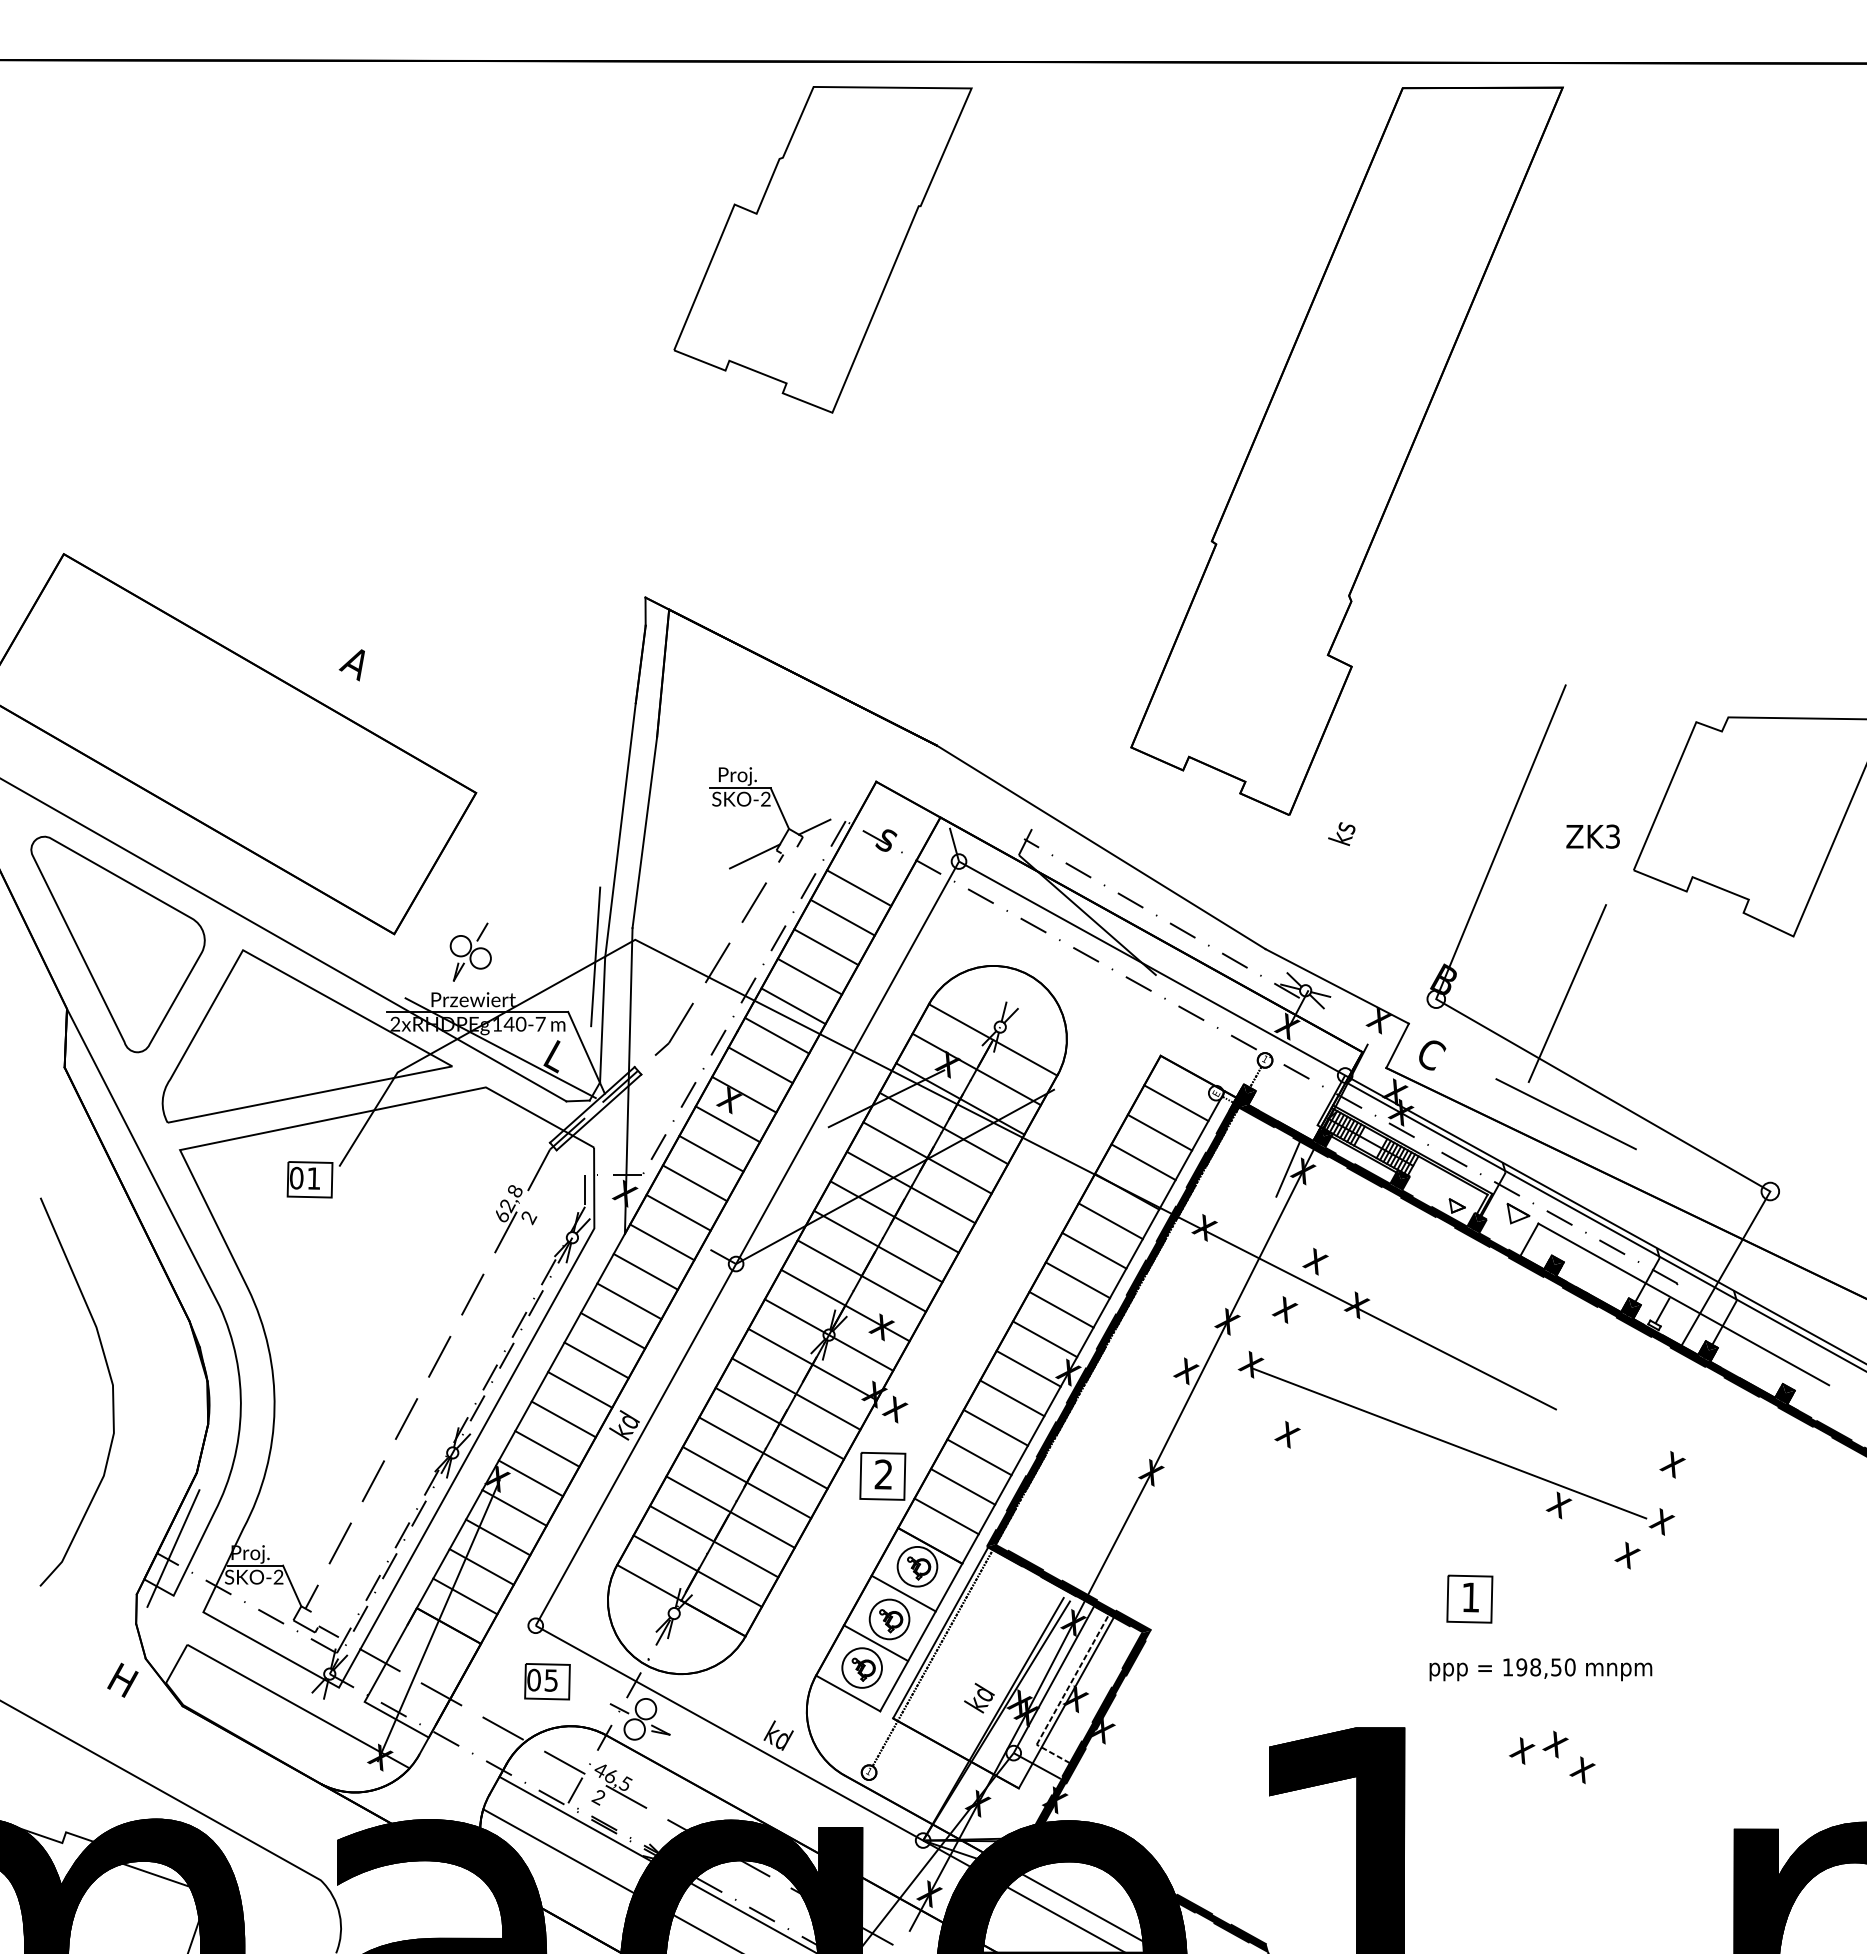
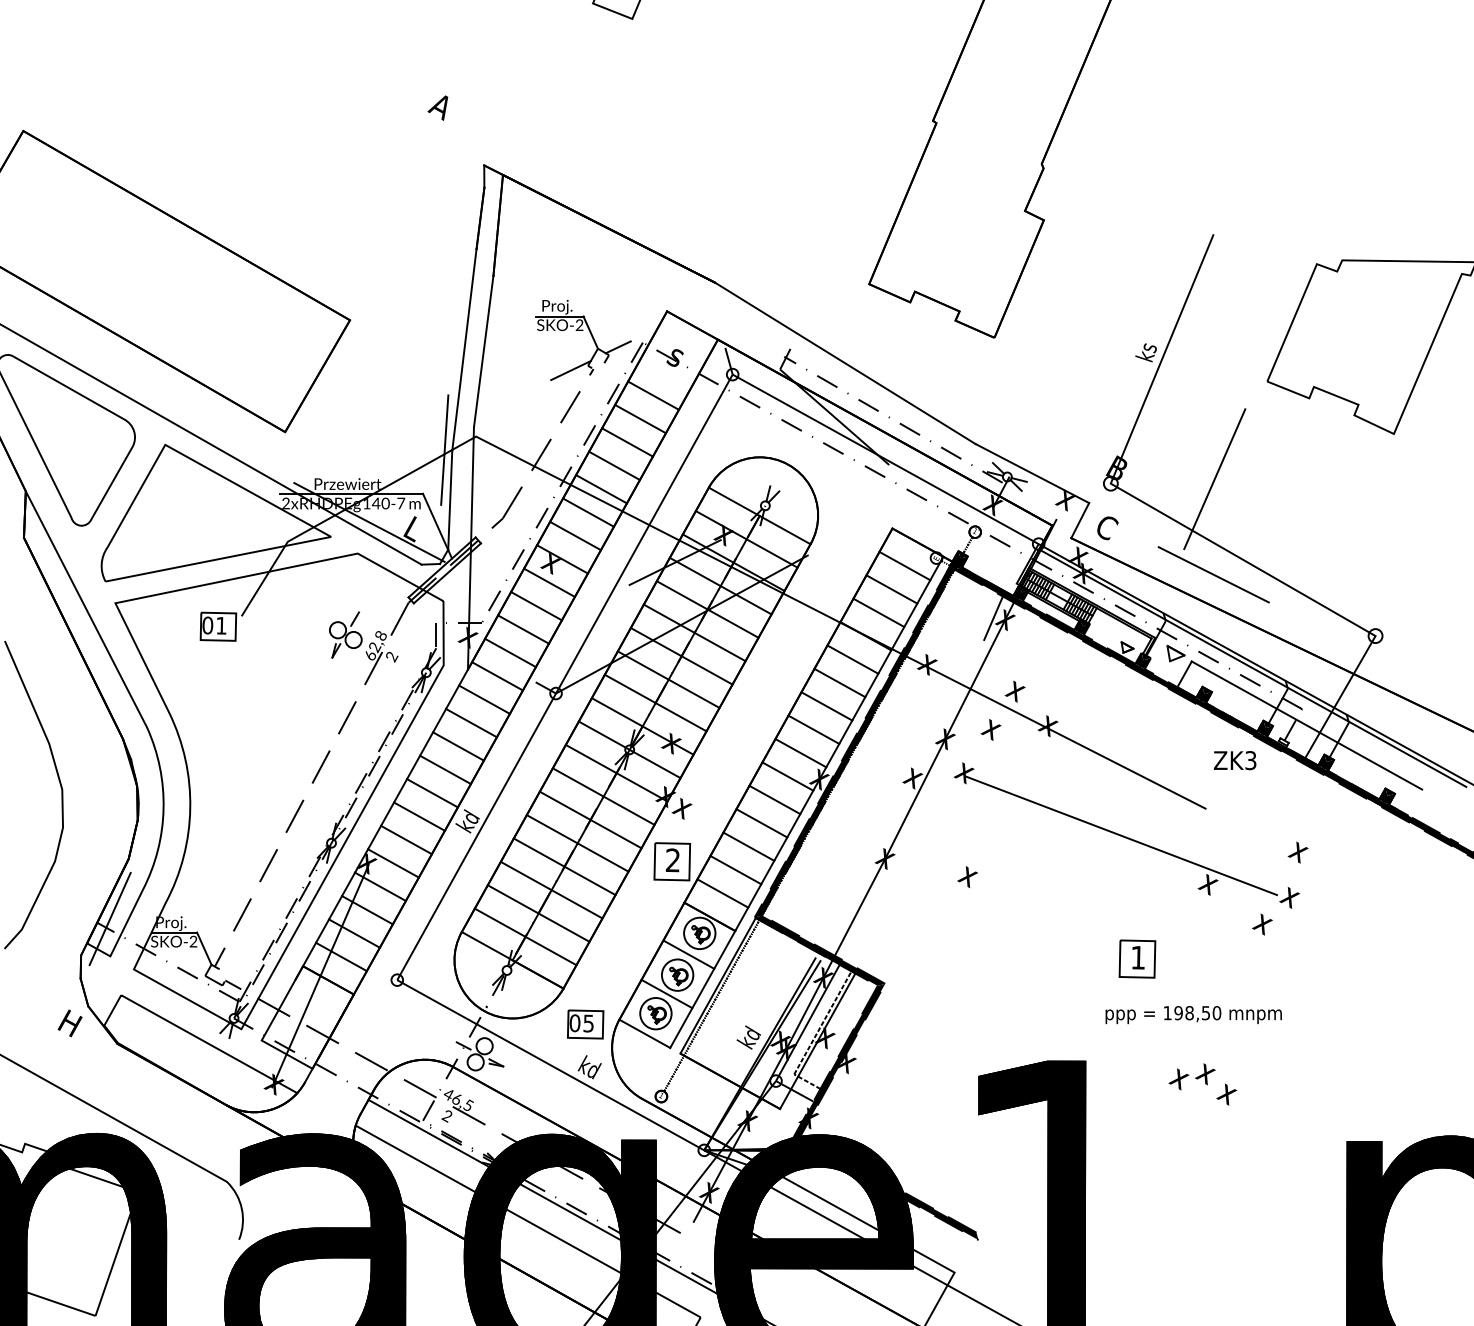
text: (351, 665) -> (437, 108), moved
text: (1341, 834) -> (1145, 353), moved
text: (1592, 836) -> (1234, 760), moved
part: (470, 951) -> (345, 634), moved
text: (1287, 1434) -> (967, 876), moved
part: (547, 1681) -> (585, 1024), moved

